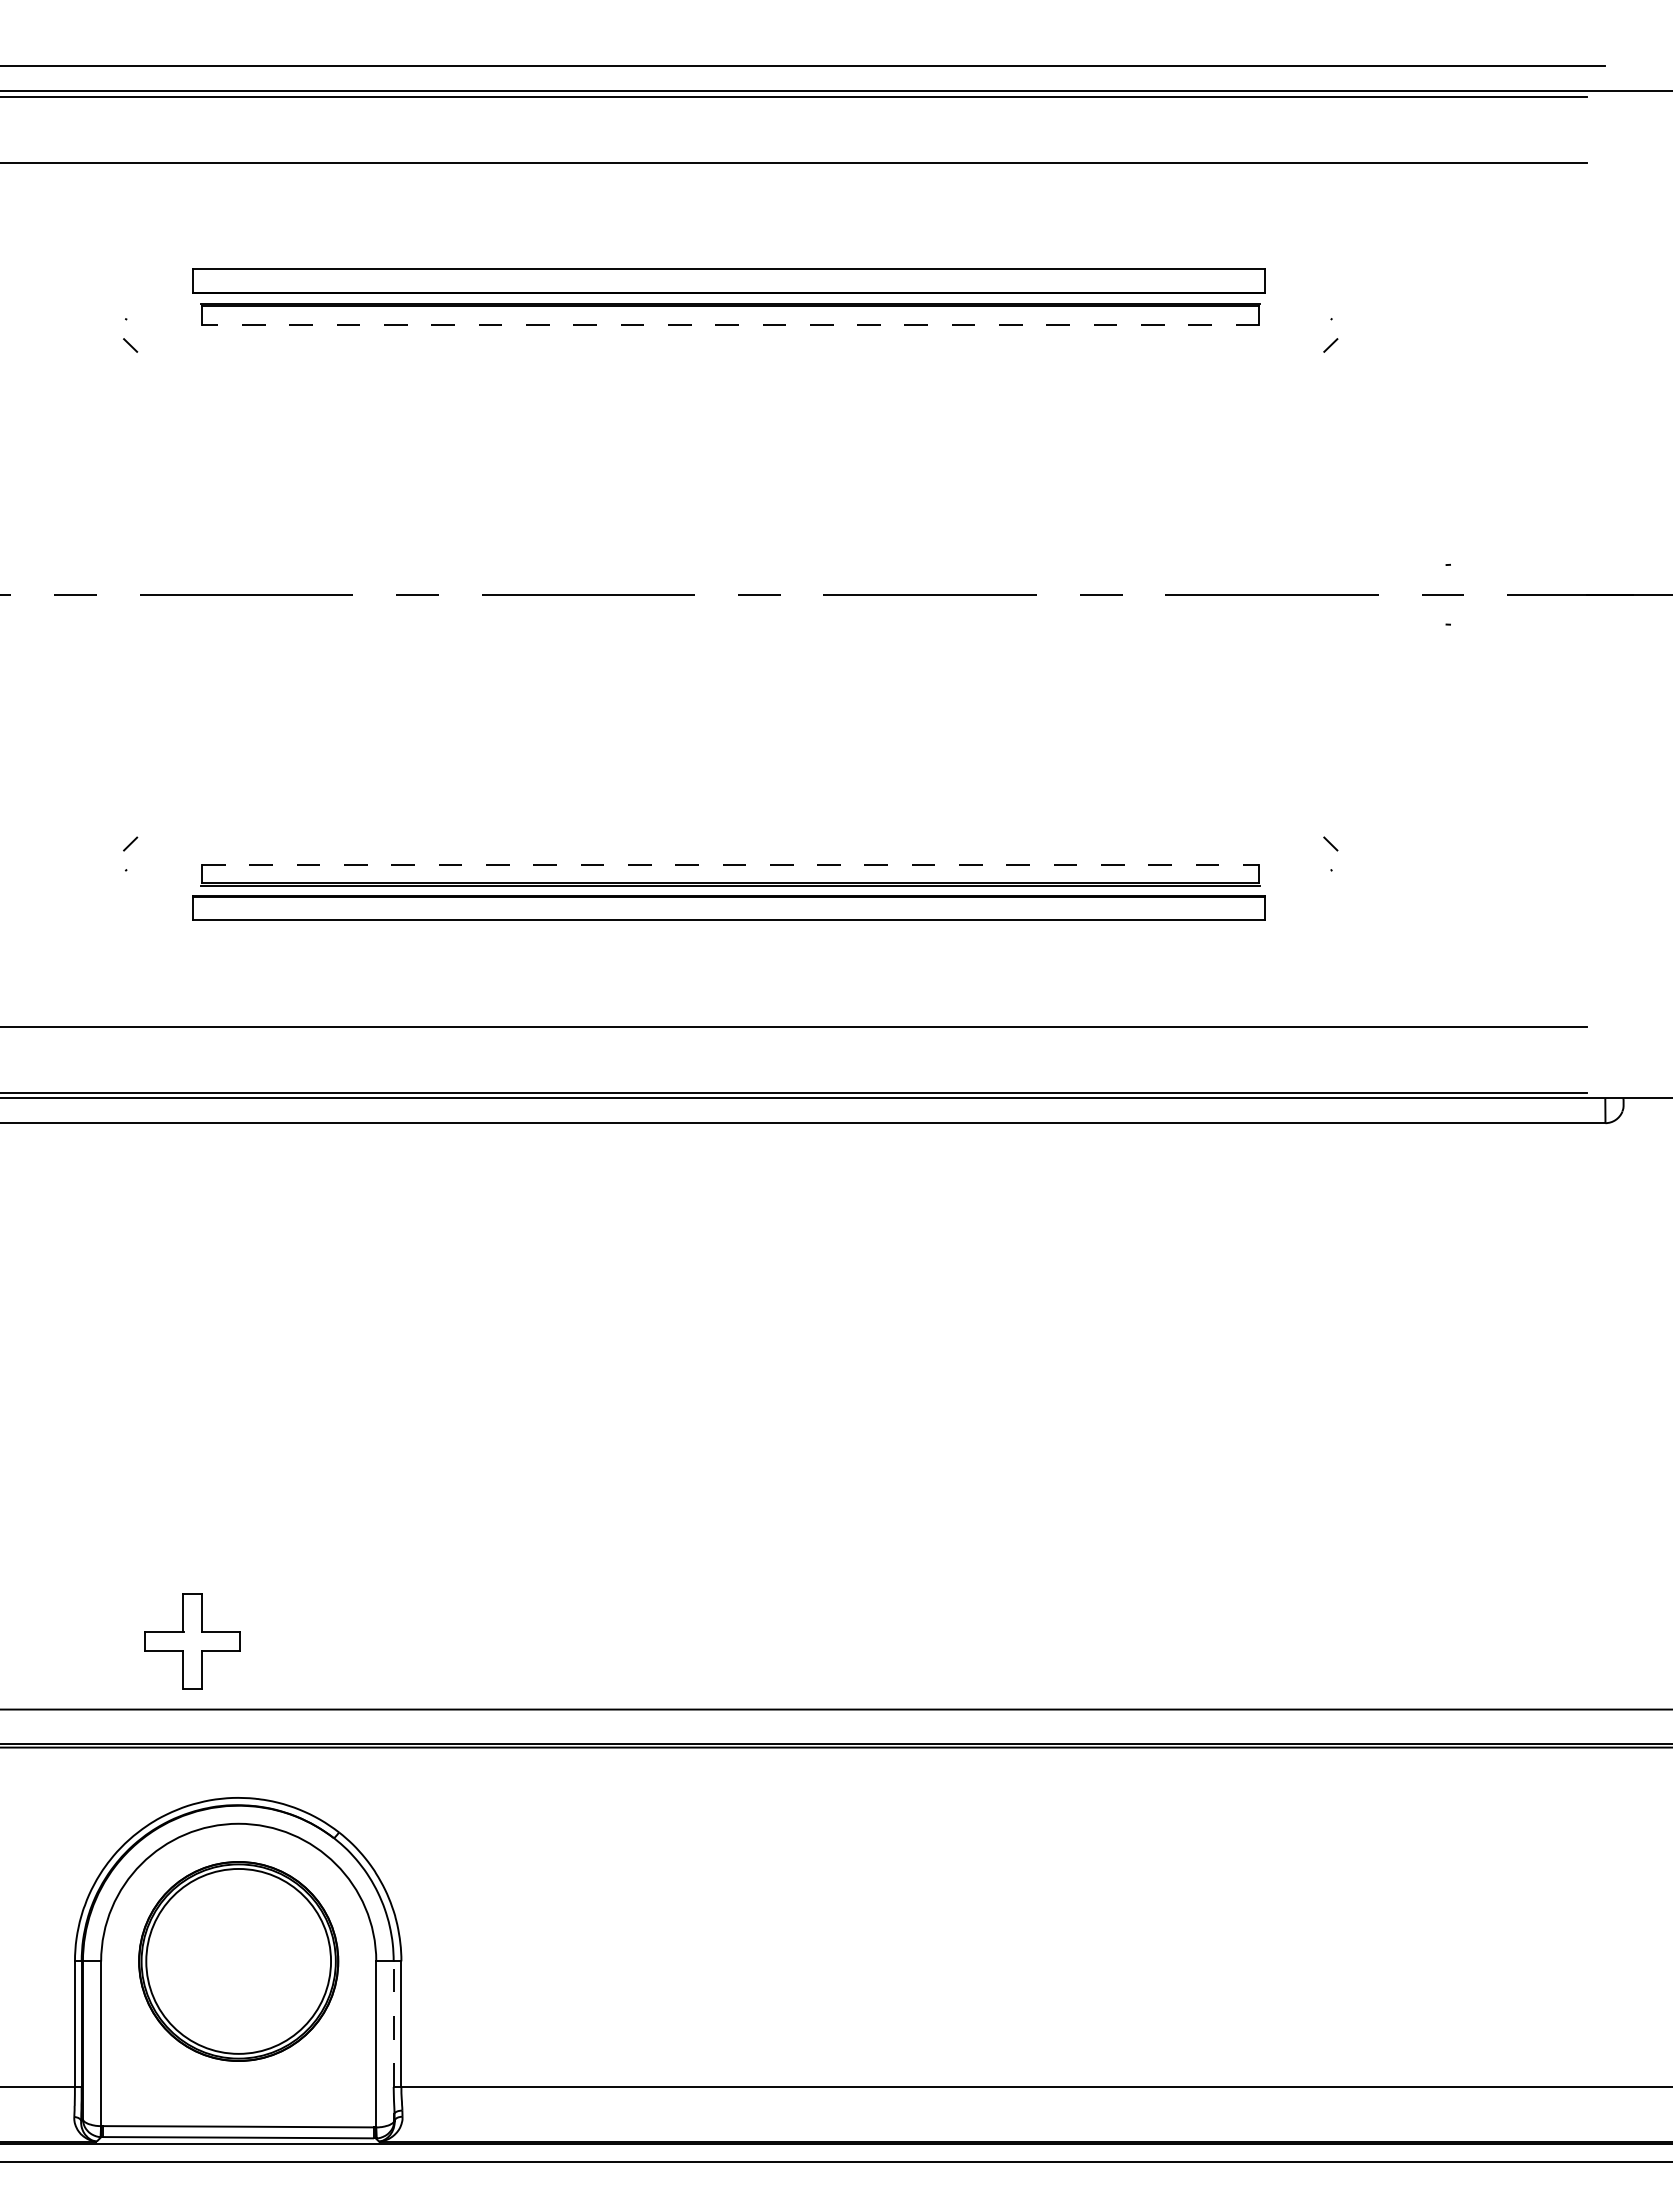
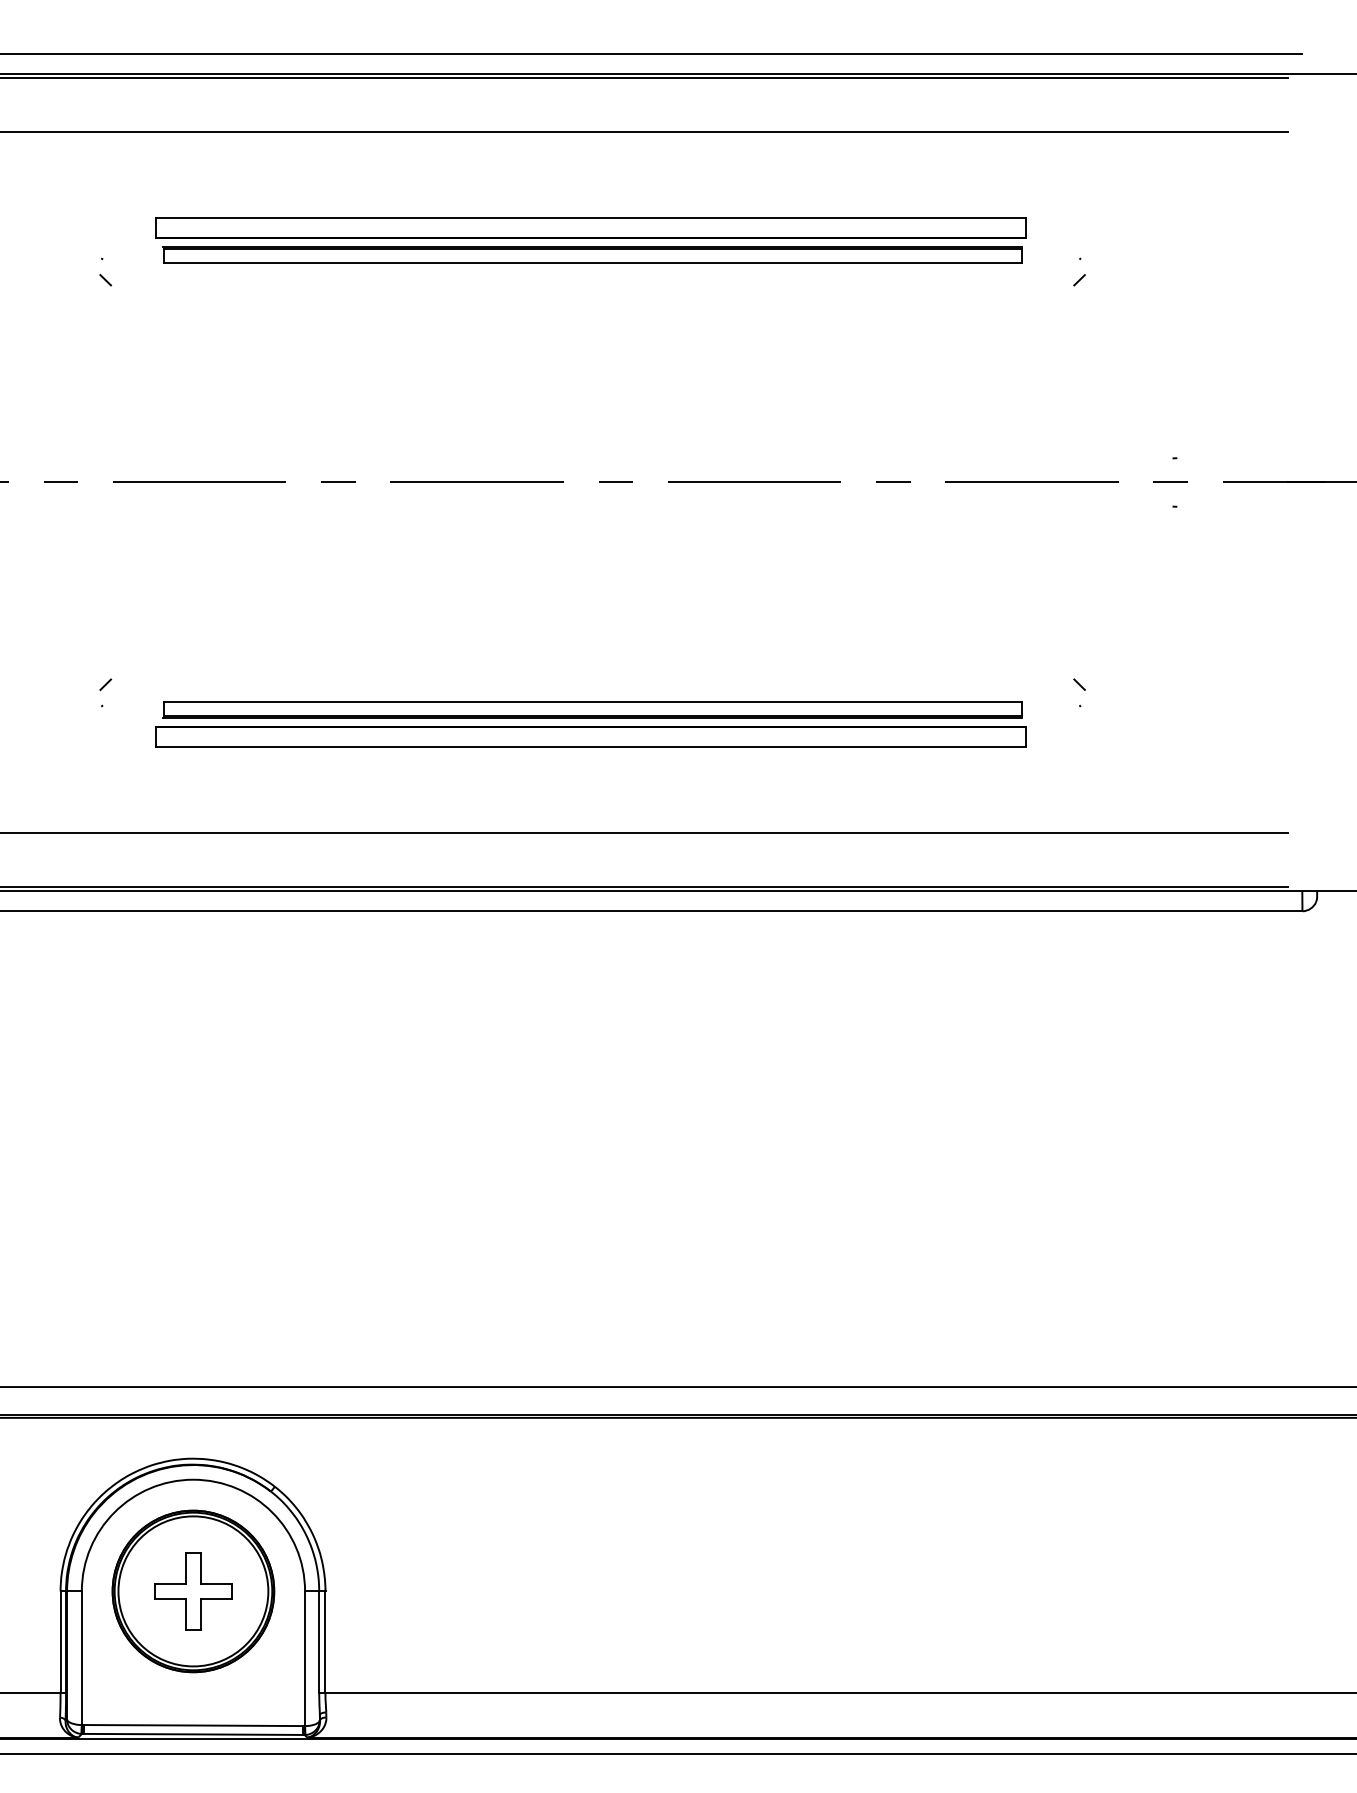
line: (730, 324) -> (592, 263), dashed -> solid
line: (730, 864) -> (592, 701), dashed -> solid
part: (192, 1641) -> (193, 1591), moved
line: (393, 2024) -> (319, 1642), dashed -> solid

